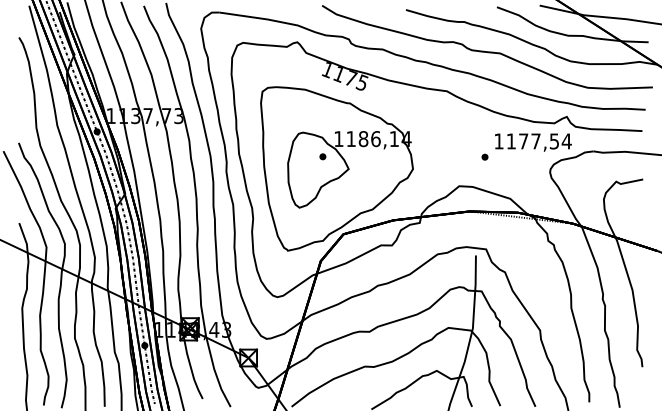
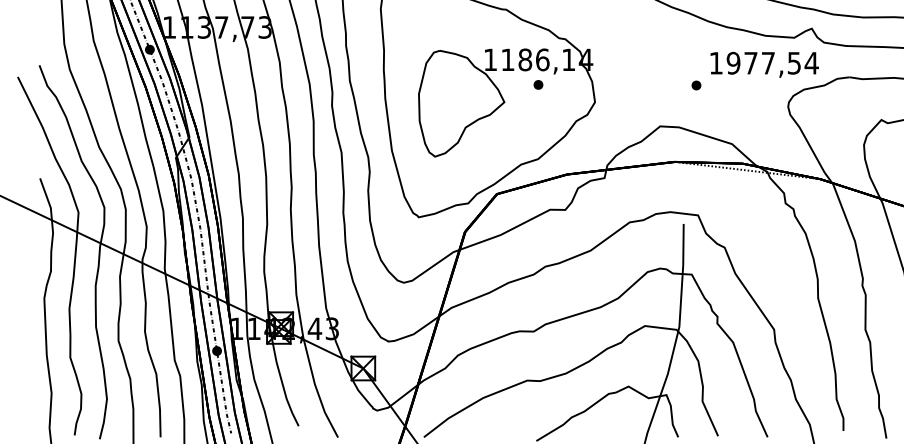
text: (511, 141) -> (733, 63), 1177,54 -> 1977,54
part: (322, 156) -> (537, 84), moved

